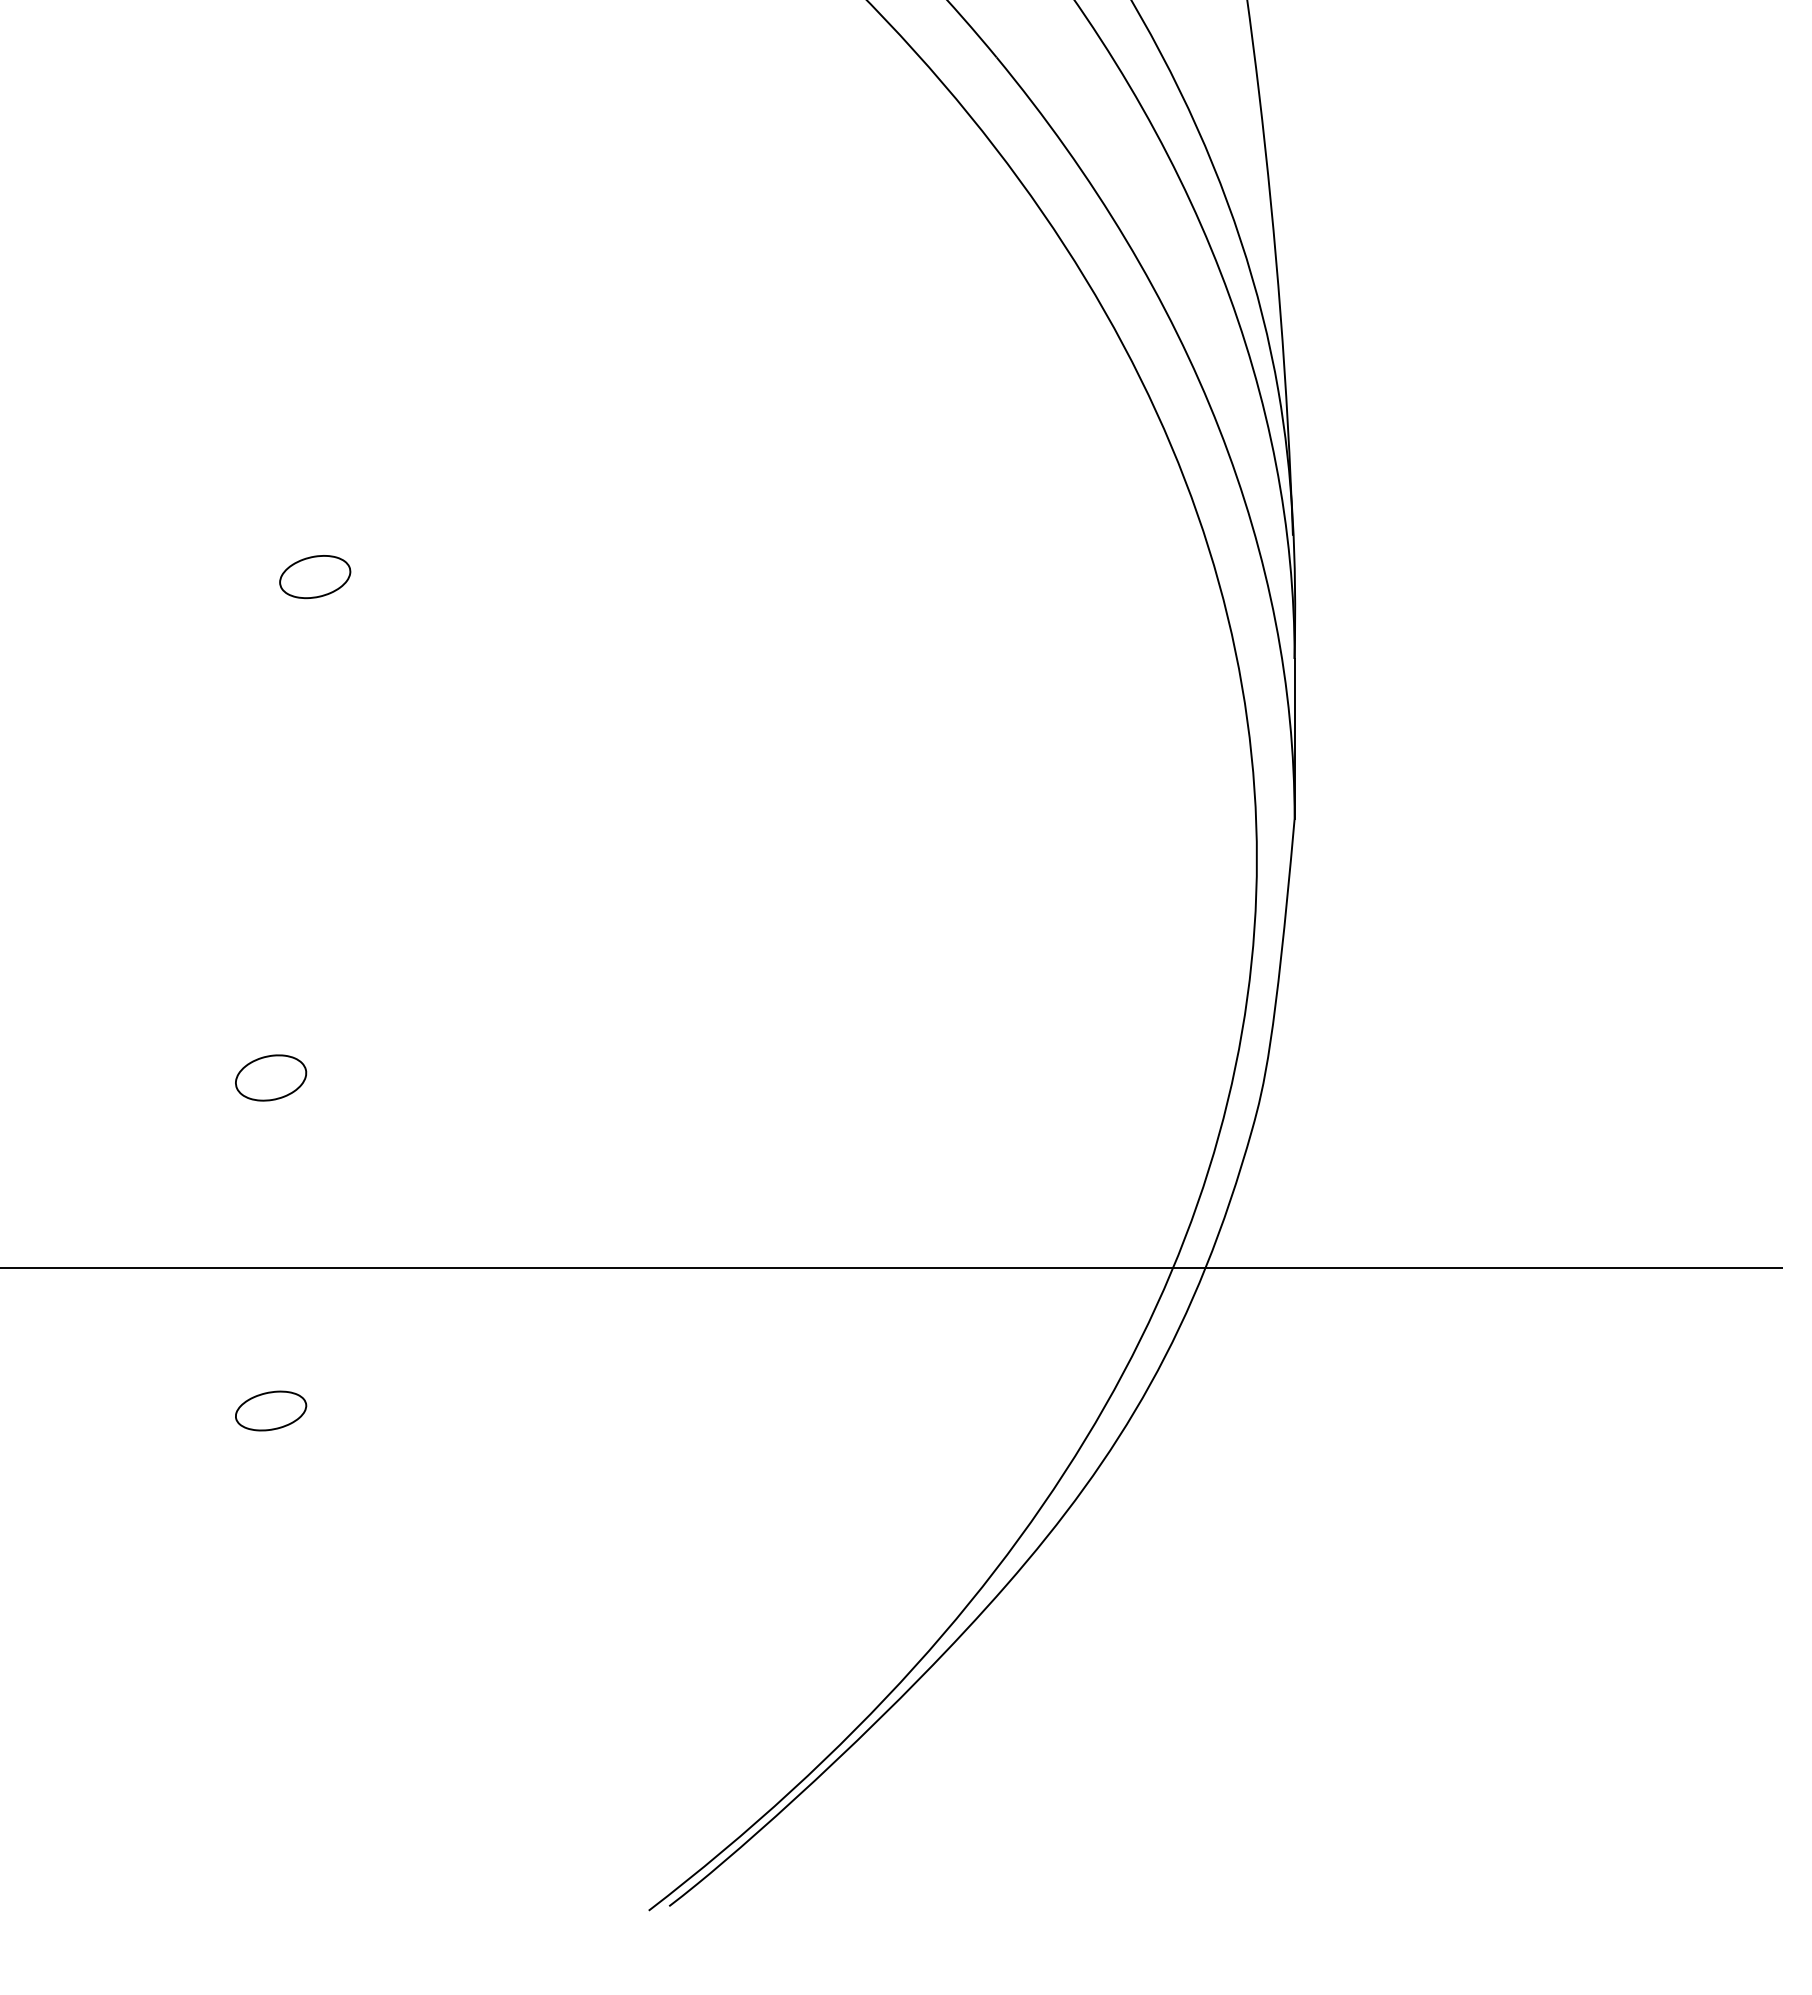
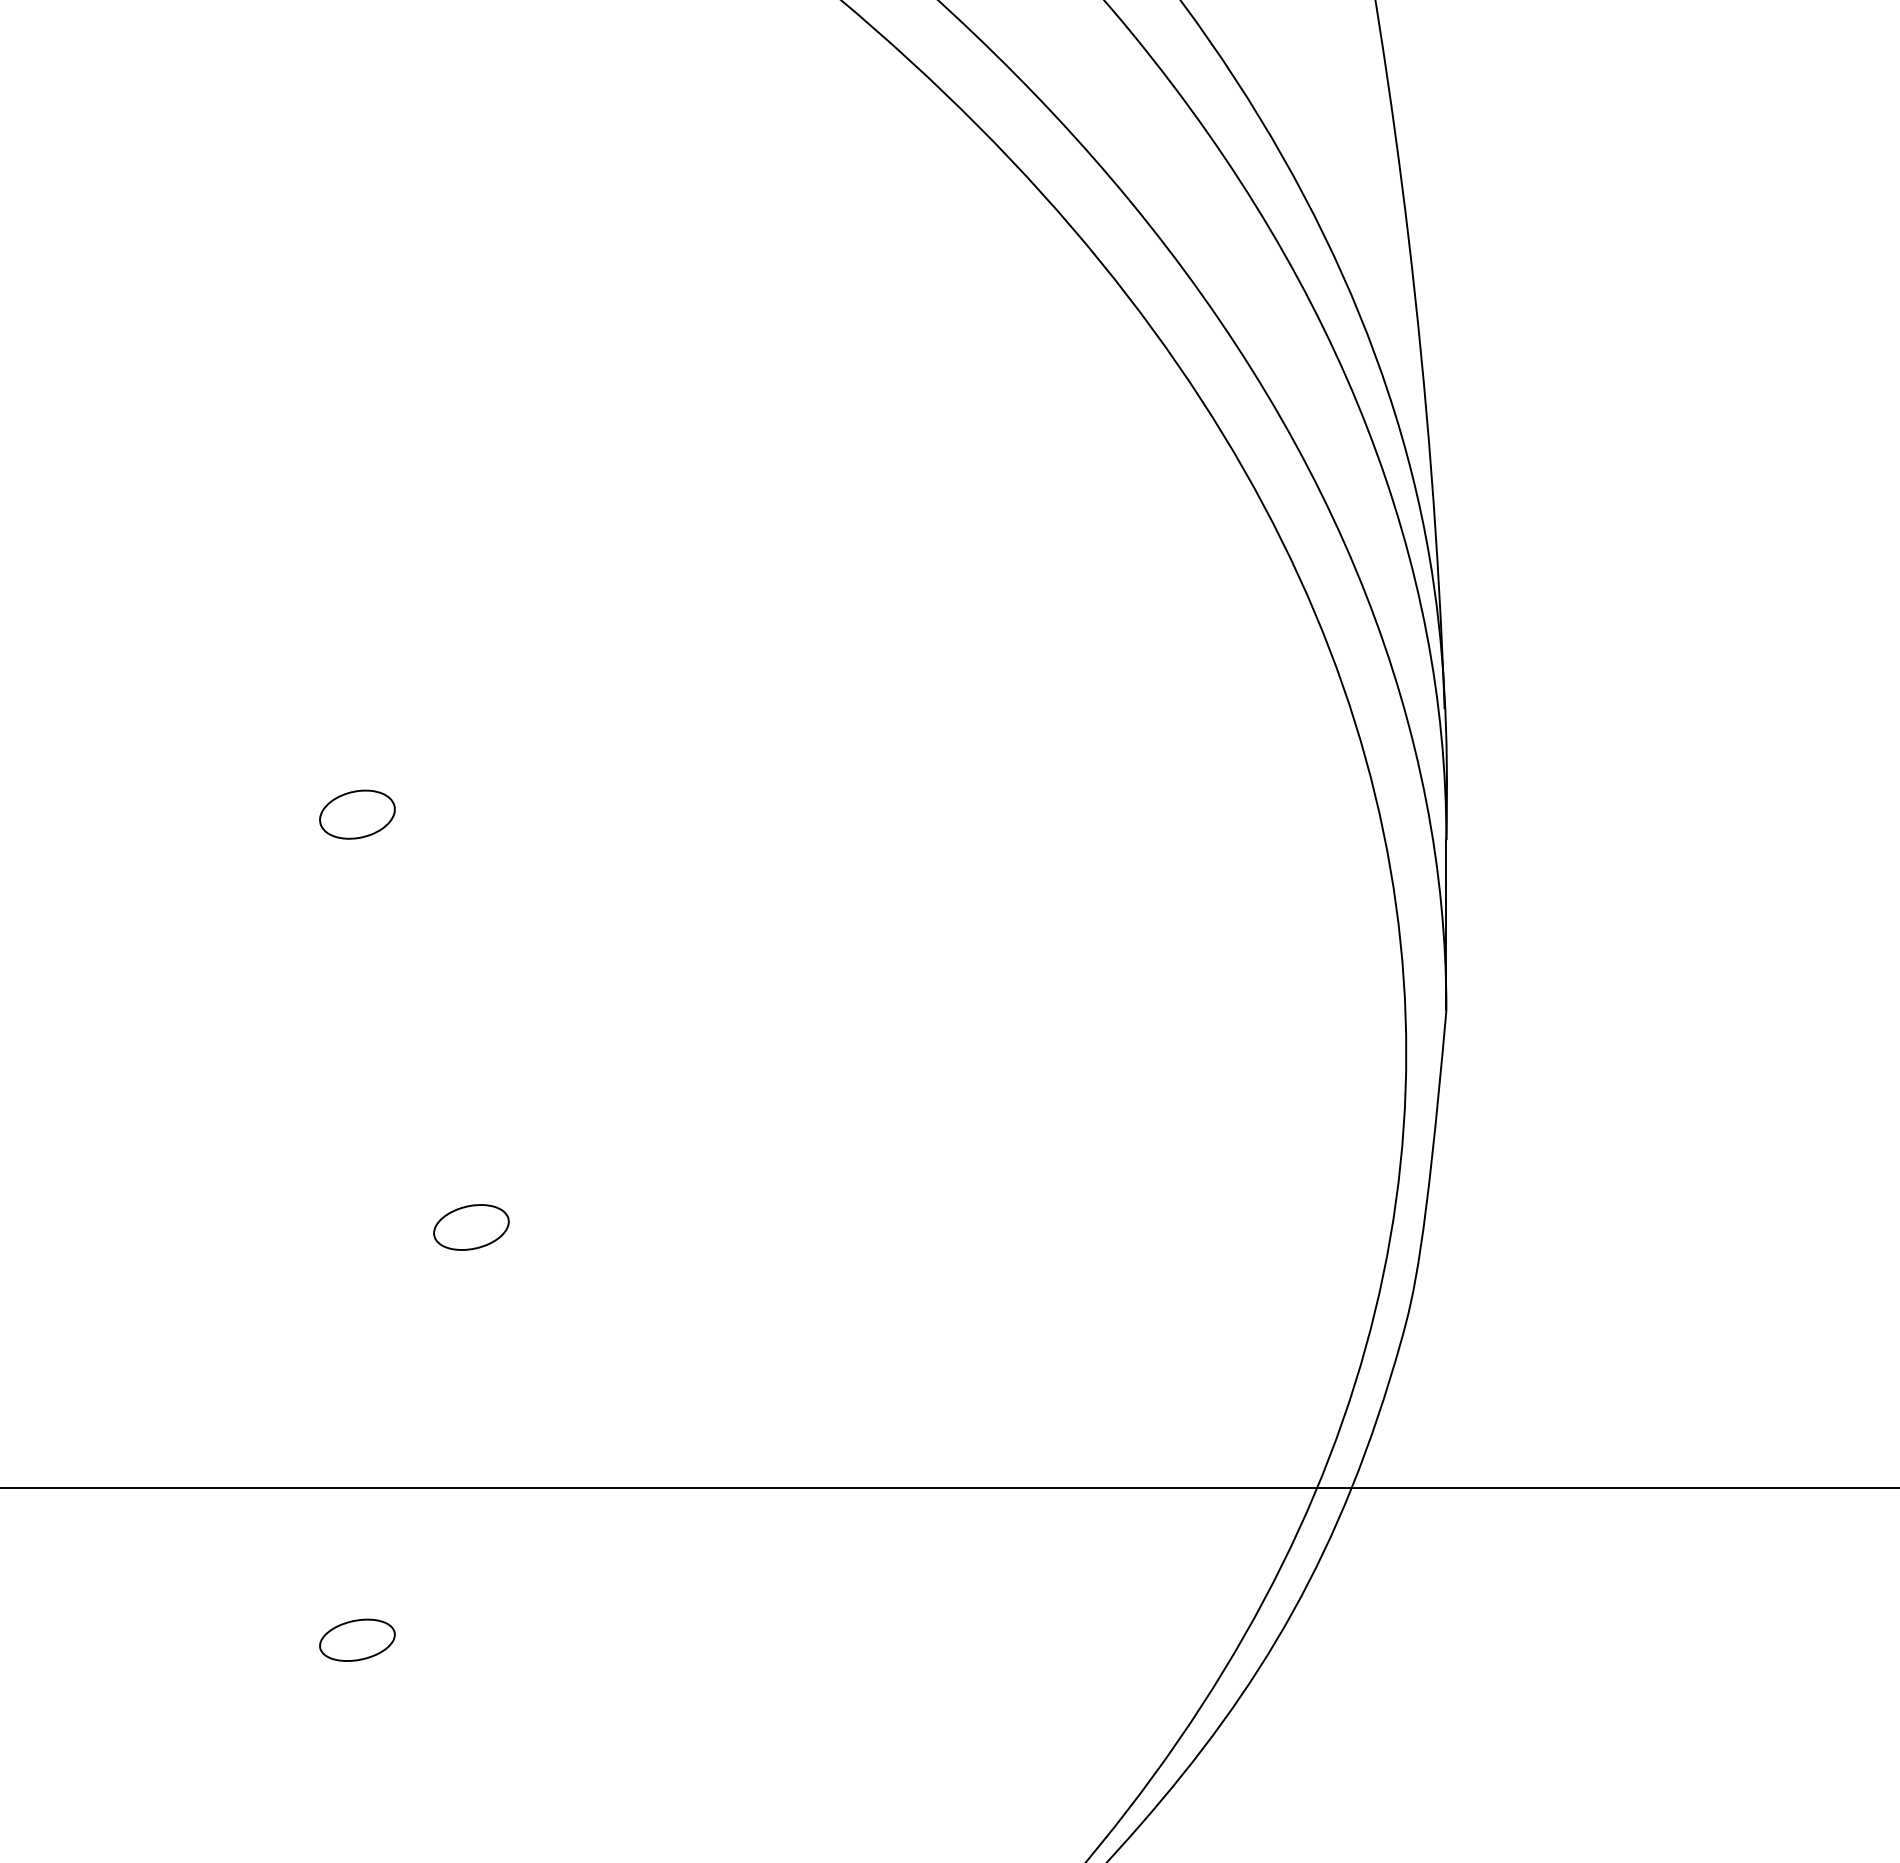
part: (315, 577) -> (471, 1228), moved
part: (271, 1077) -> (357, 814), moved

